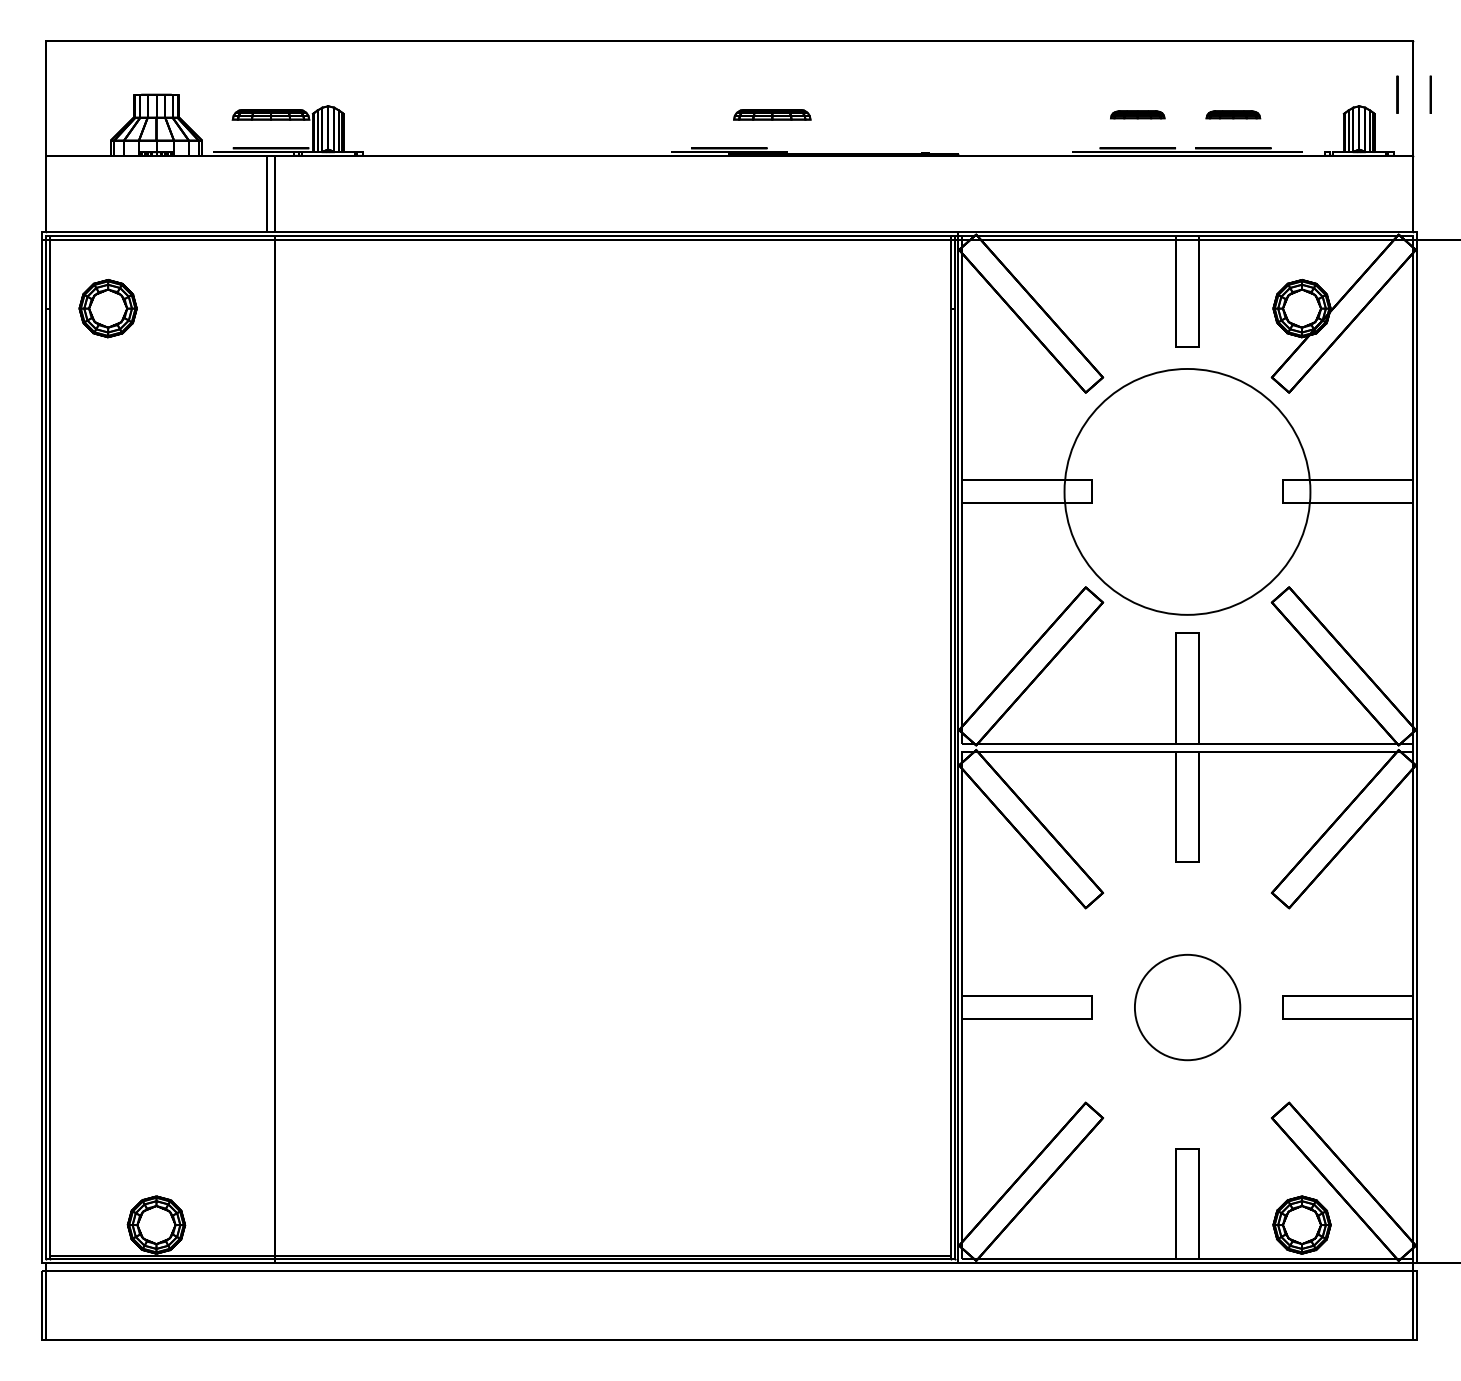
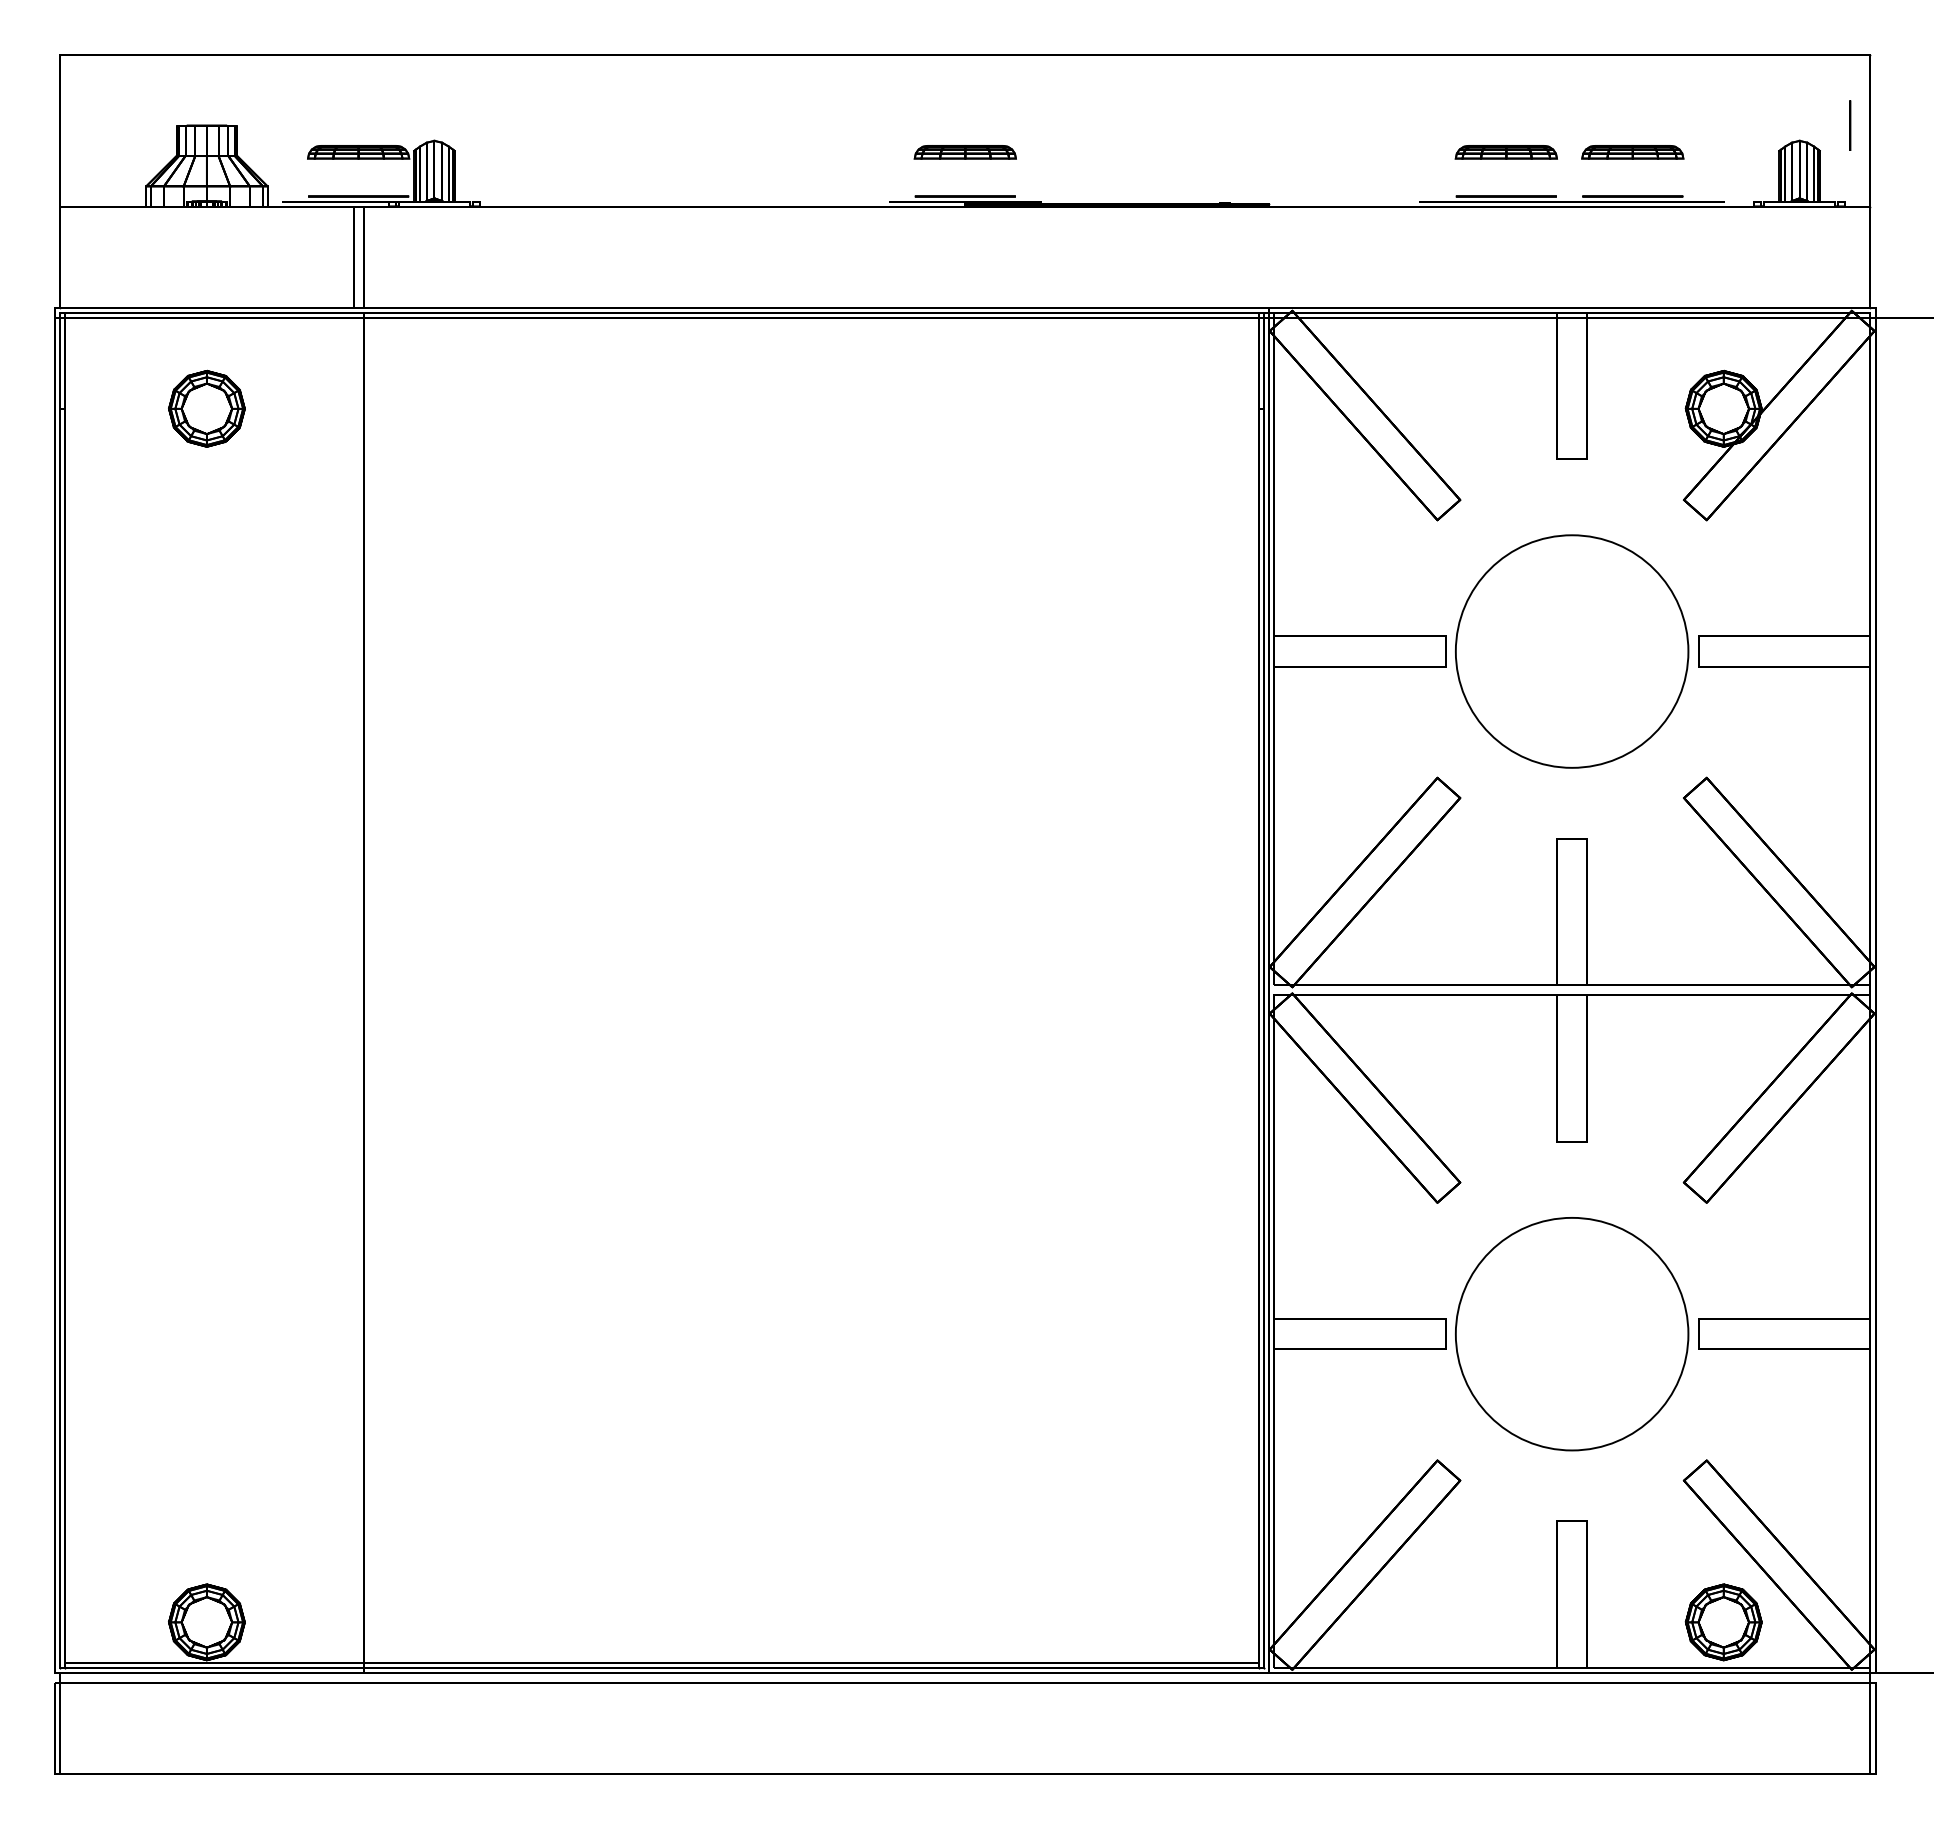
circle: (1430, 94) -> (1894, 125), removed
part: (771, 115) -> (964, 152), moved
part: (1137, 115) -> (1505, 152), size x1.43
part: (1233, 115) -> (1632, 152), size x1.43
part: (107, 308) -> (206, 408), moved
circle: (1187, 491) -> (1571, 651), size x0.71
circle: (1187, 1007) -> (1572, 1334), size x1.67

